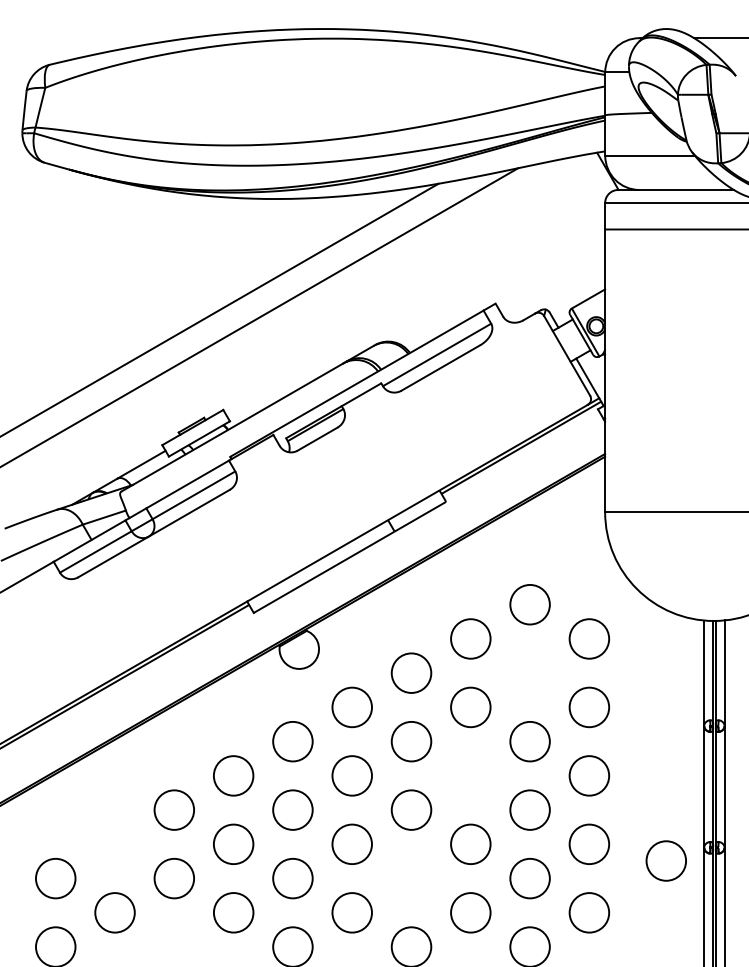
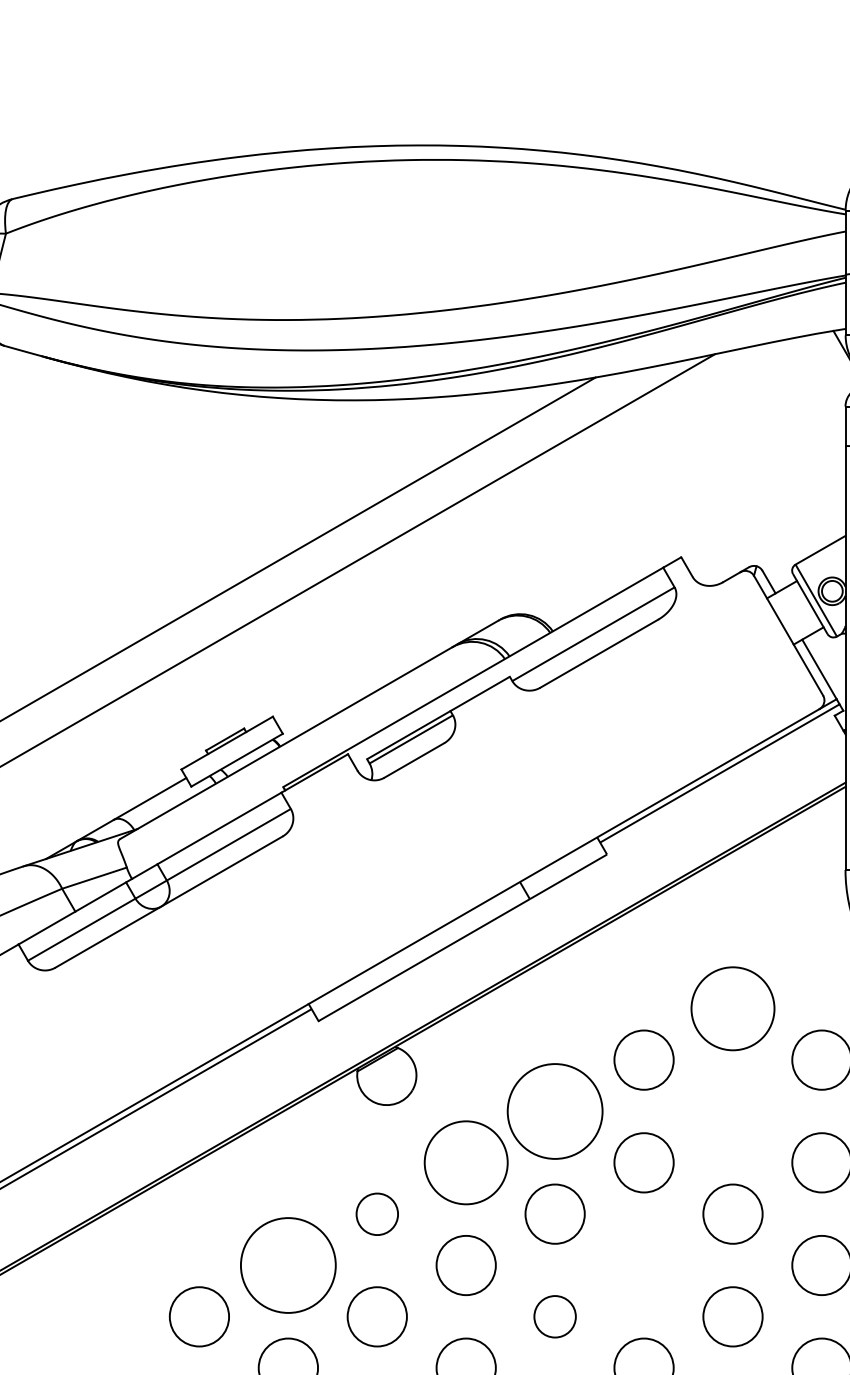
circle: (529, 604) -> (732, 1008), size x1.4
circle: (411, 672) -> (555, 1110), size x1.6
circle: (351, 707) -> (465, 1162), size x1.4
circle: (292, 741) -> (376, 1213), size x0.7
circle: (233, 775) -> (288, 1264), size x1.6
circle: (411, 809) -> (555, 1315), size x0.7

